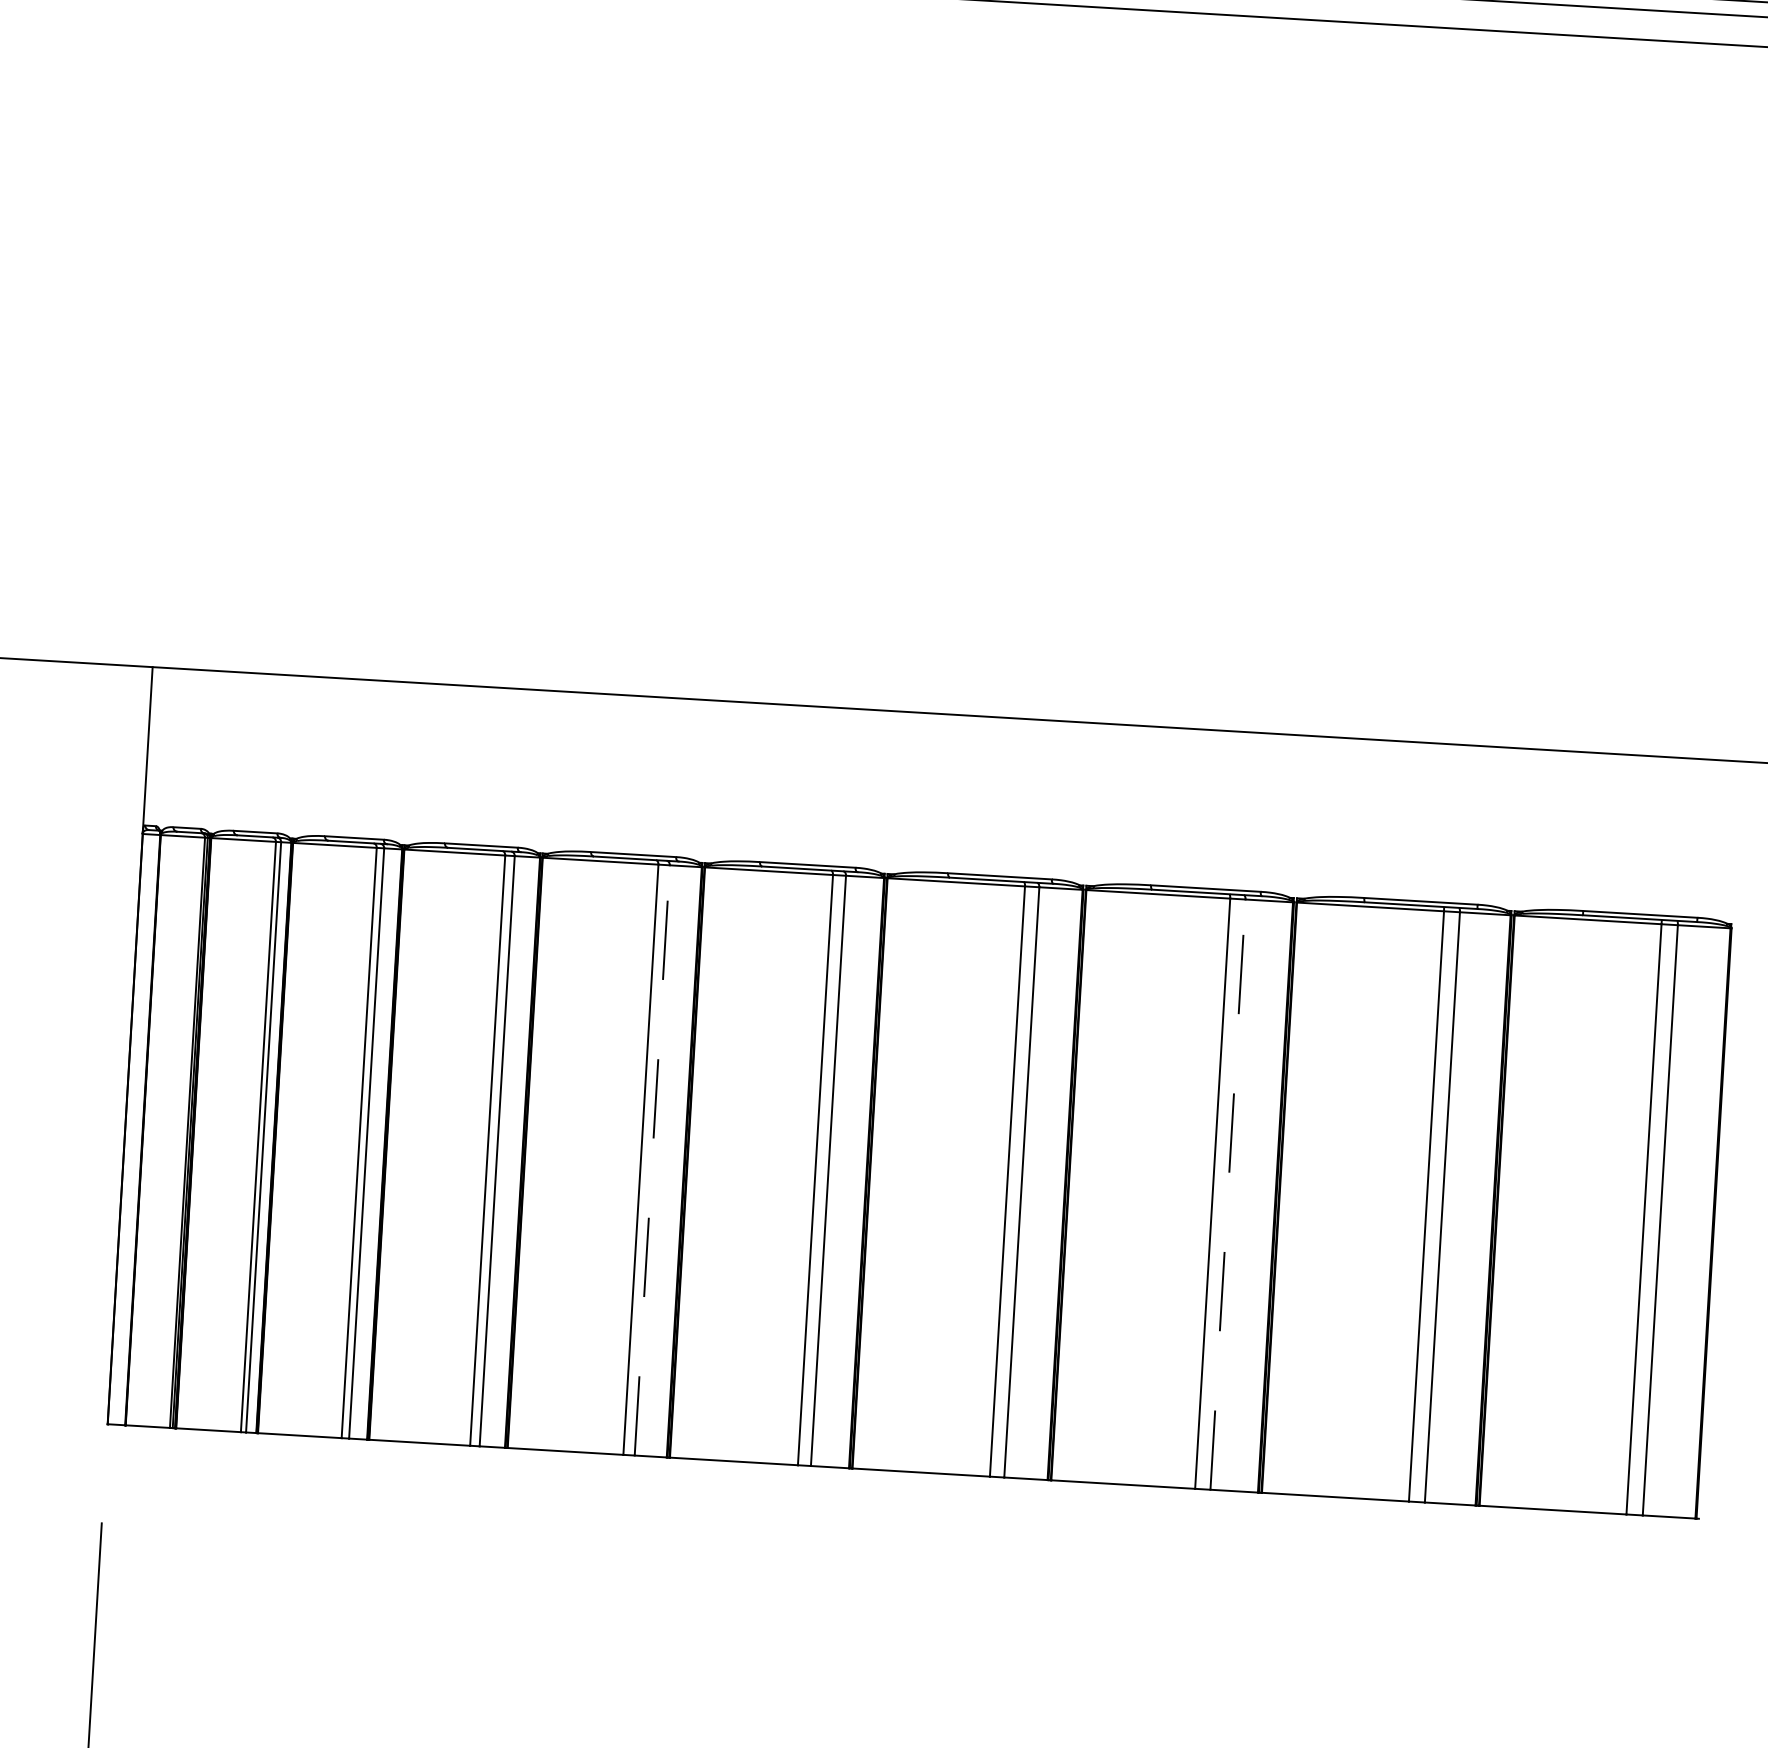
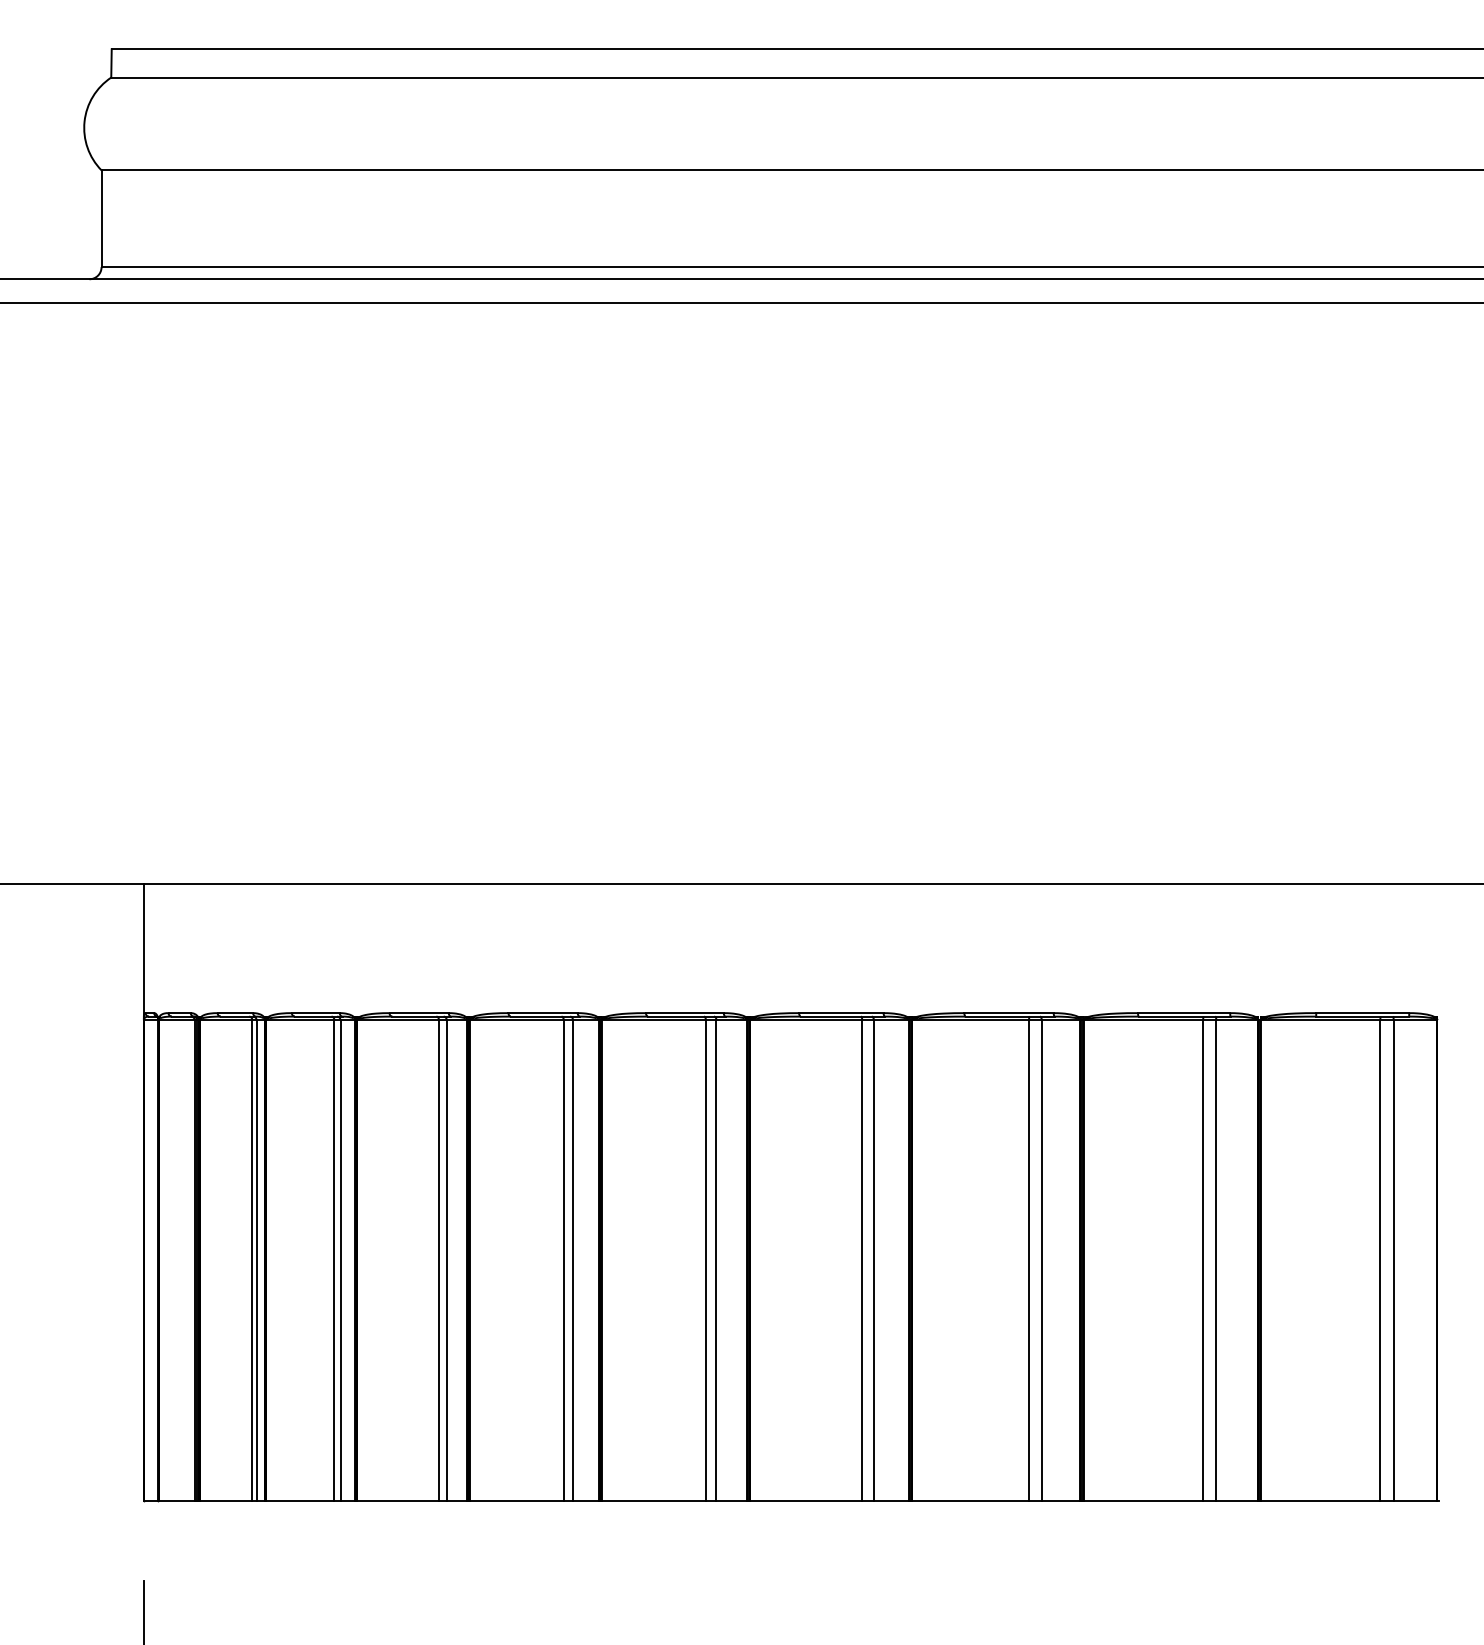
line: (652, 1159) -> (573, 1259), dashed -> solid
line: (1227, 1193) -> (1041, 1259), dashed -> solid

